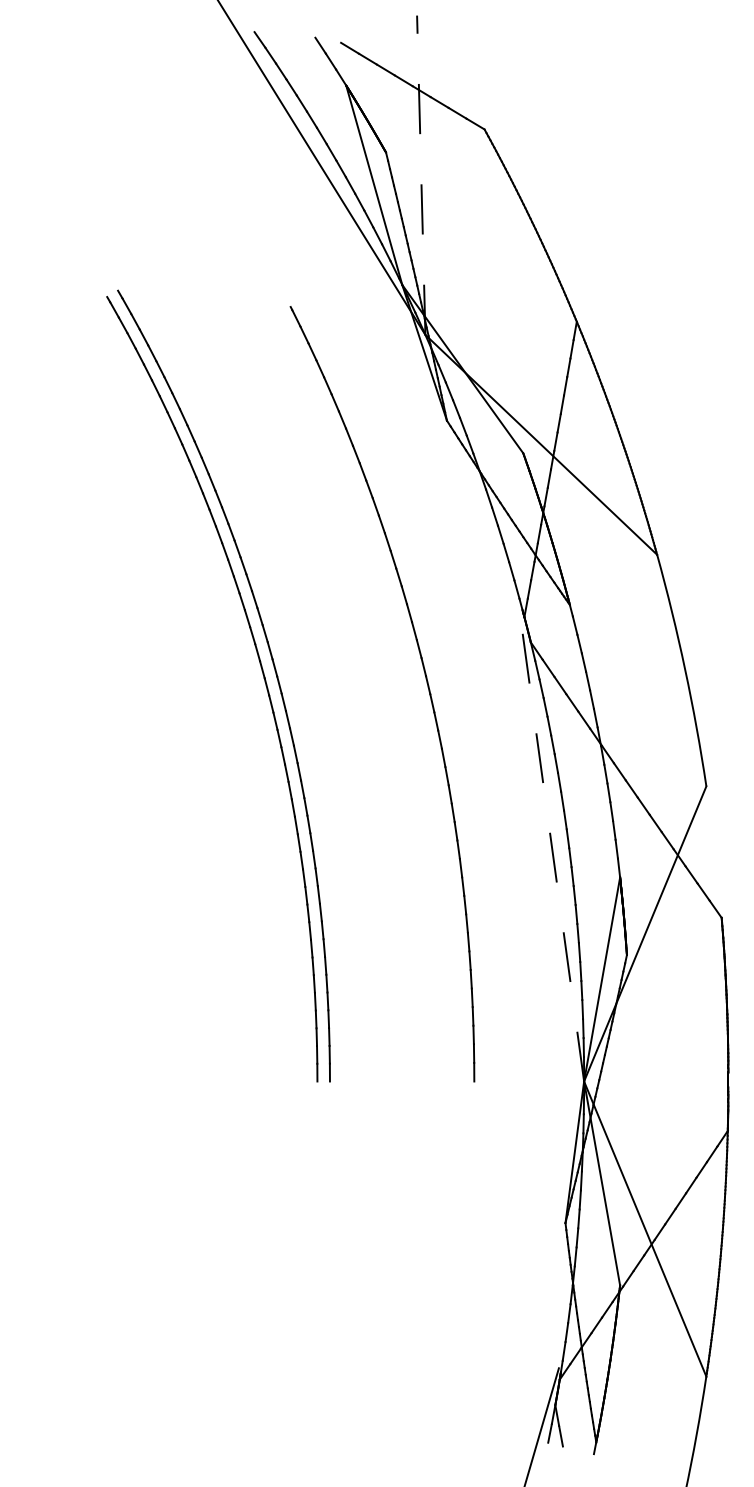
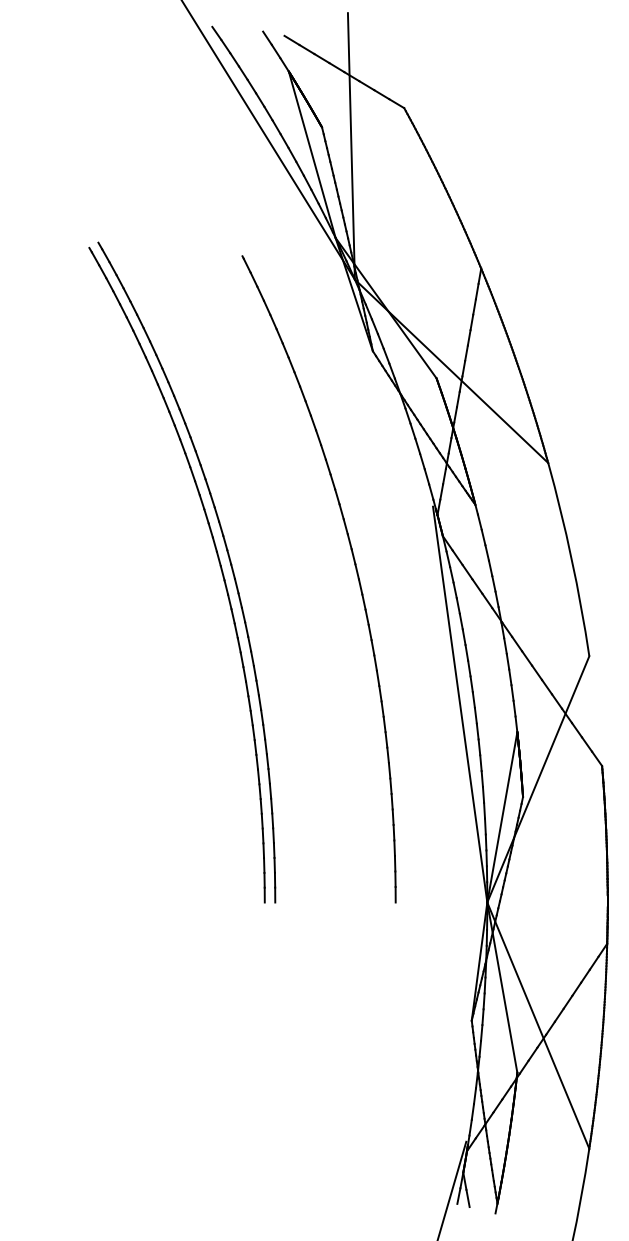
line: (421, 174) -> (351, 145), dashed -> solid
line: (551, 844) -> (460, 704), dashed -> solid

